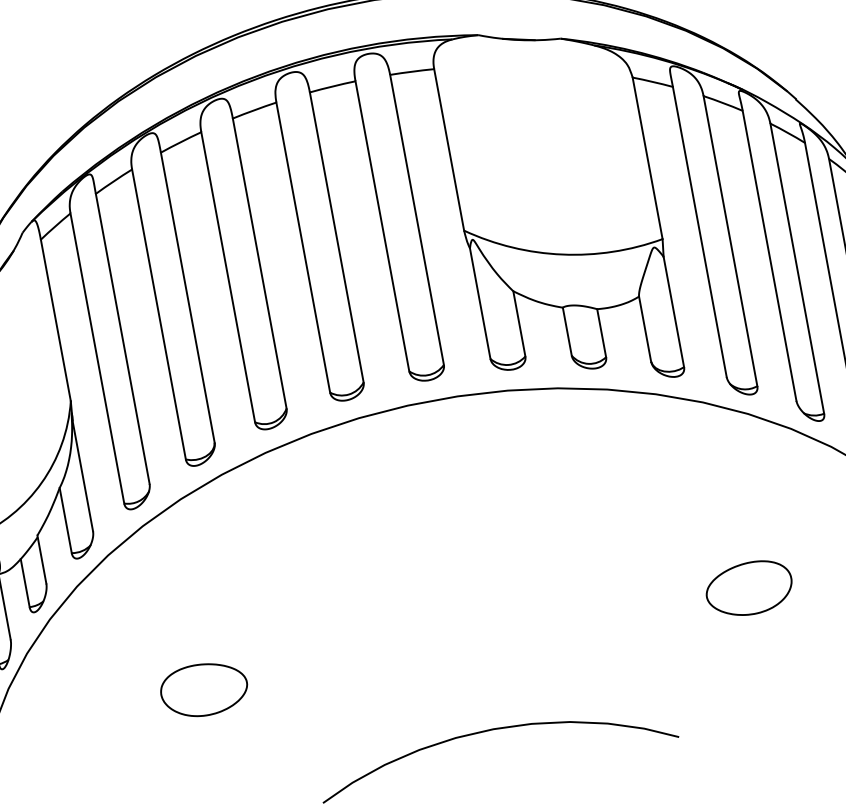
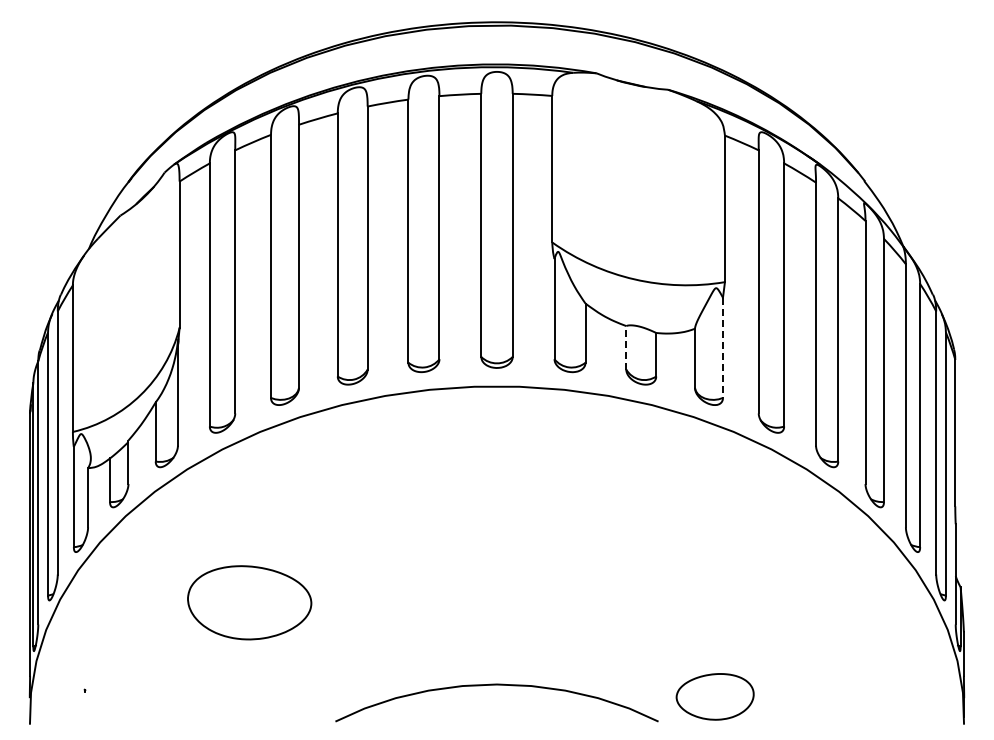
line: (673, 312) -> (722, 348), solid -> dashed
line: (567, 331) -> (626, 347), solid -> dashed
part: (748, 588) -> (714, 696), moved
part: (203, 689) -> (249, 602), size x1.6

